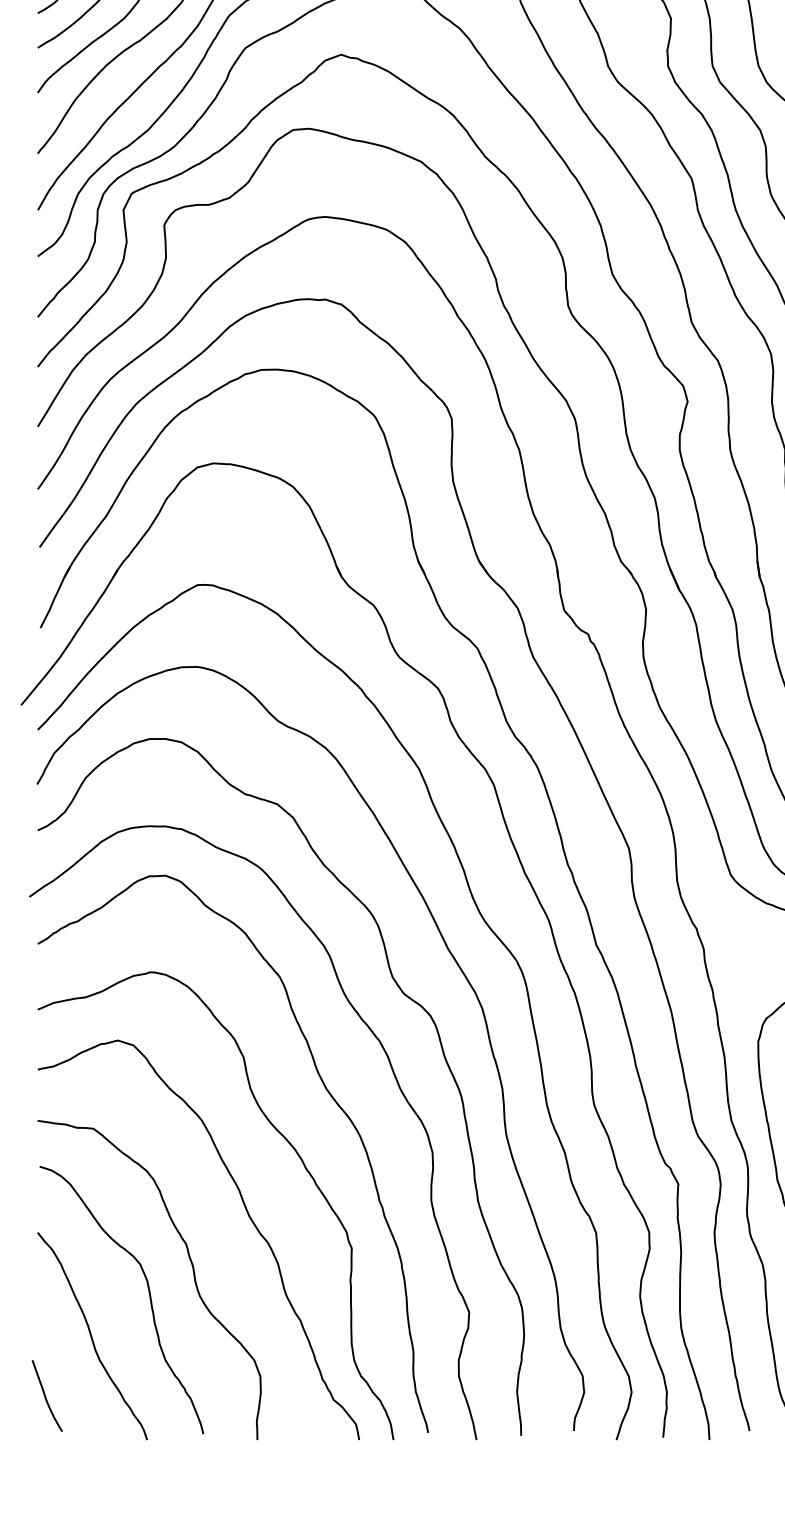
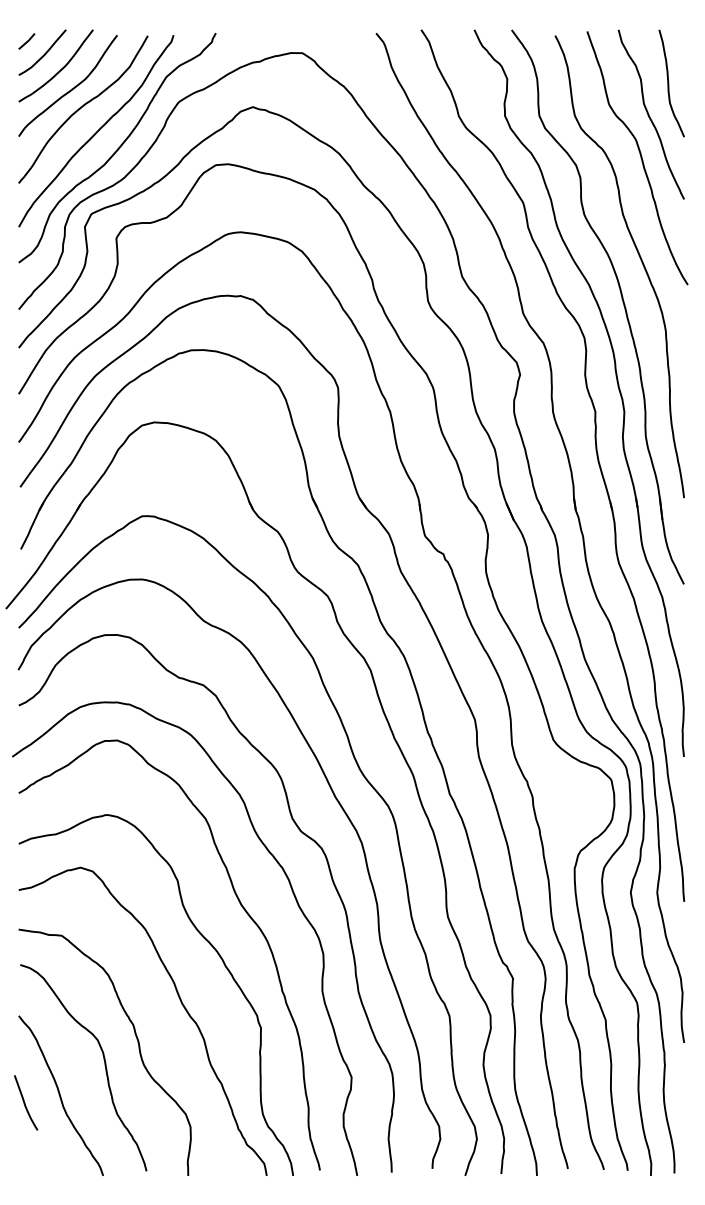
curve: (46, 1395) -> (25, 1102), moved

